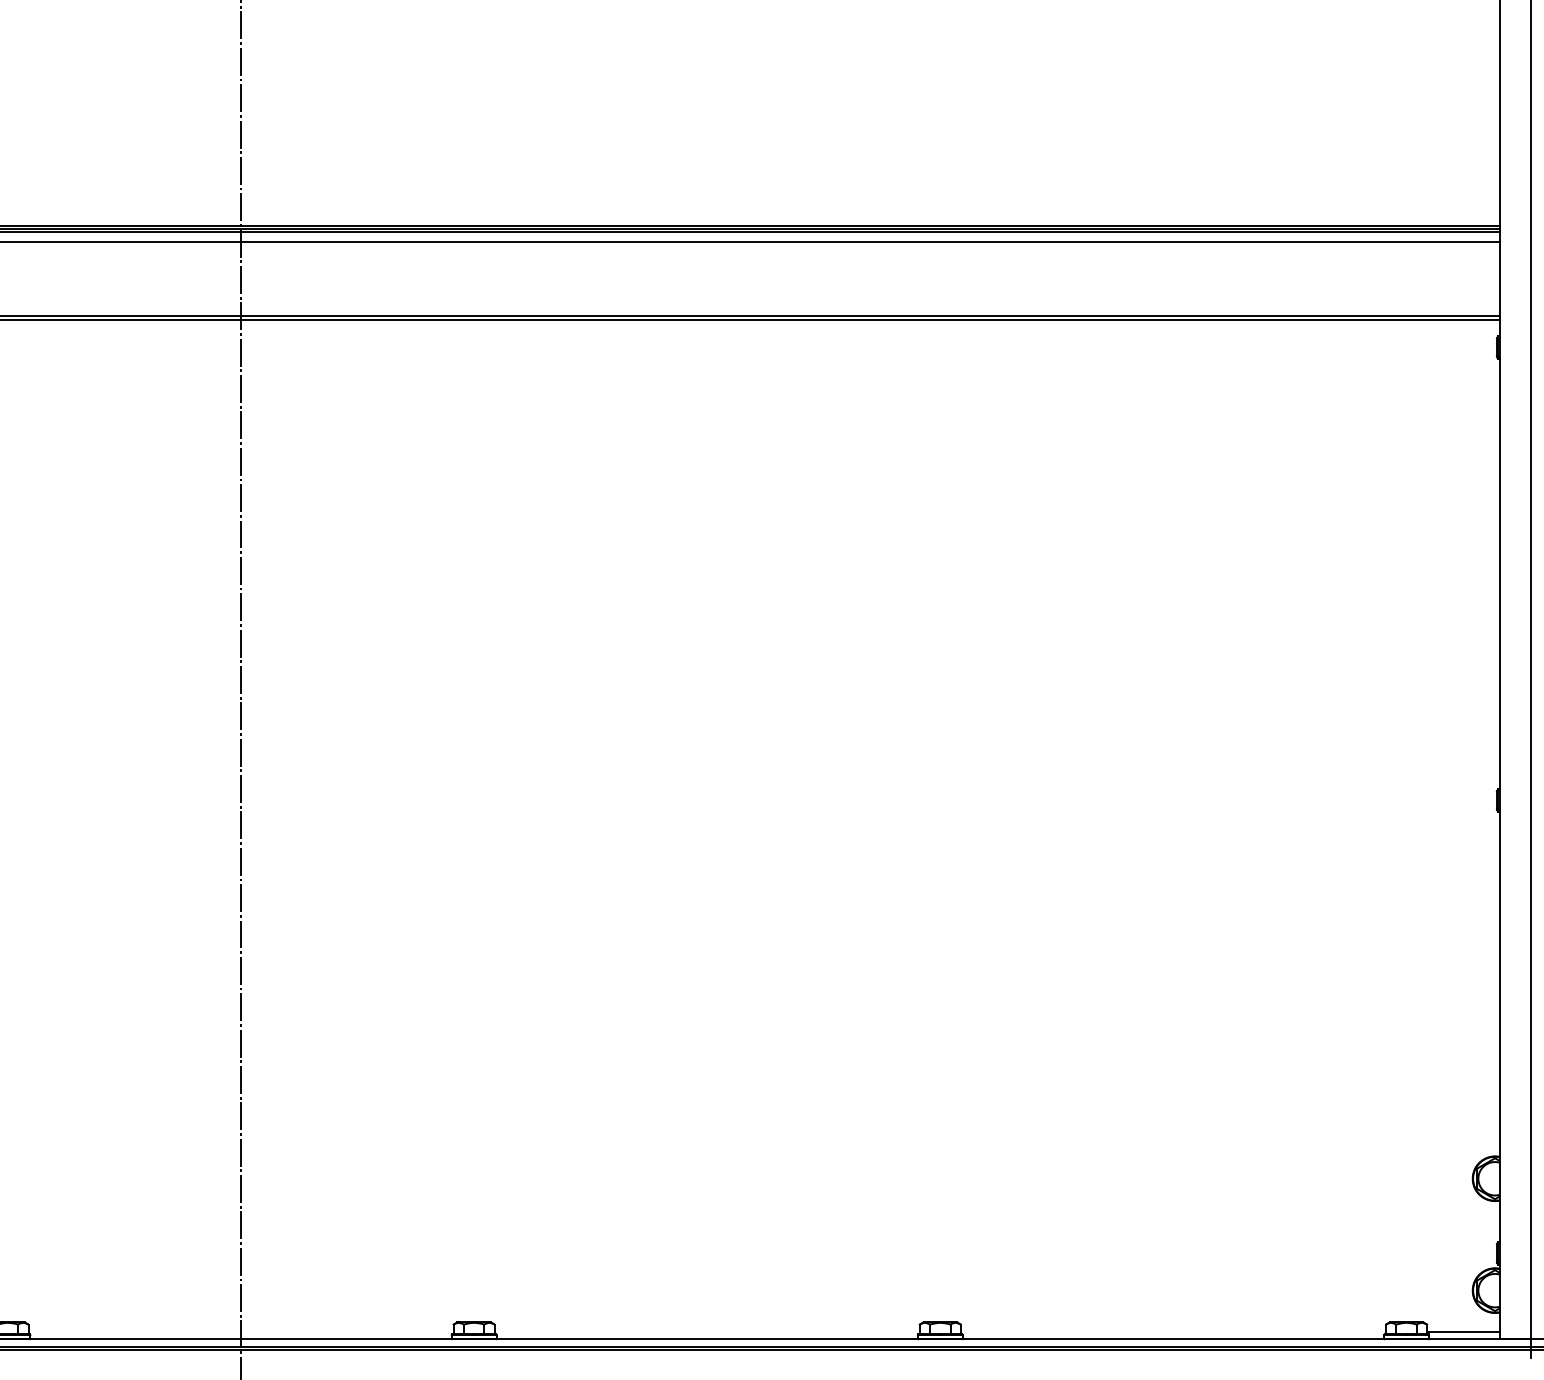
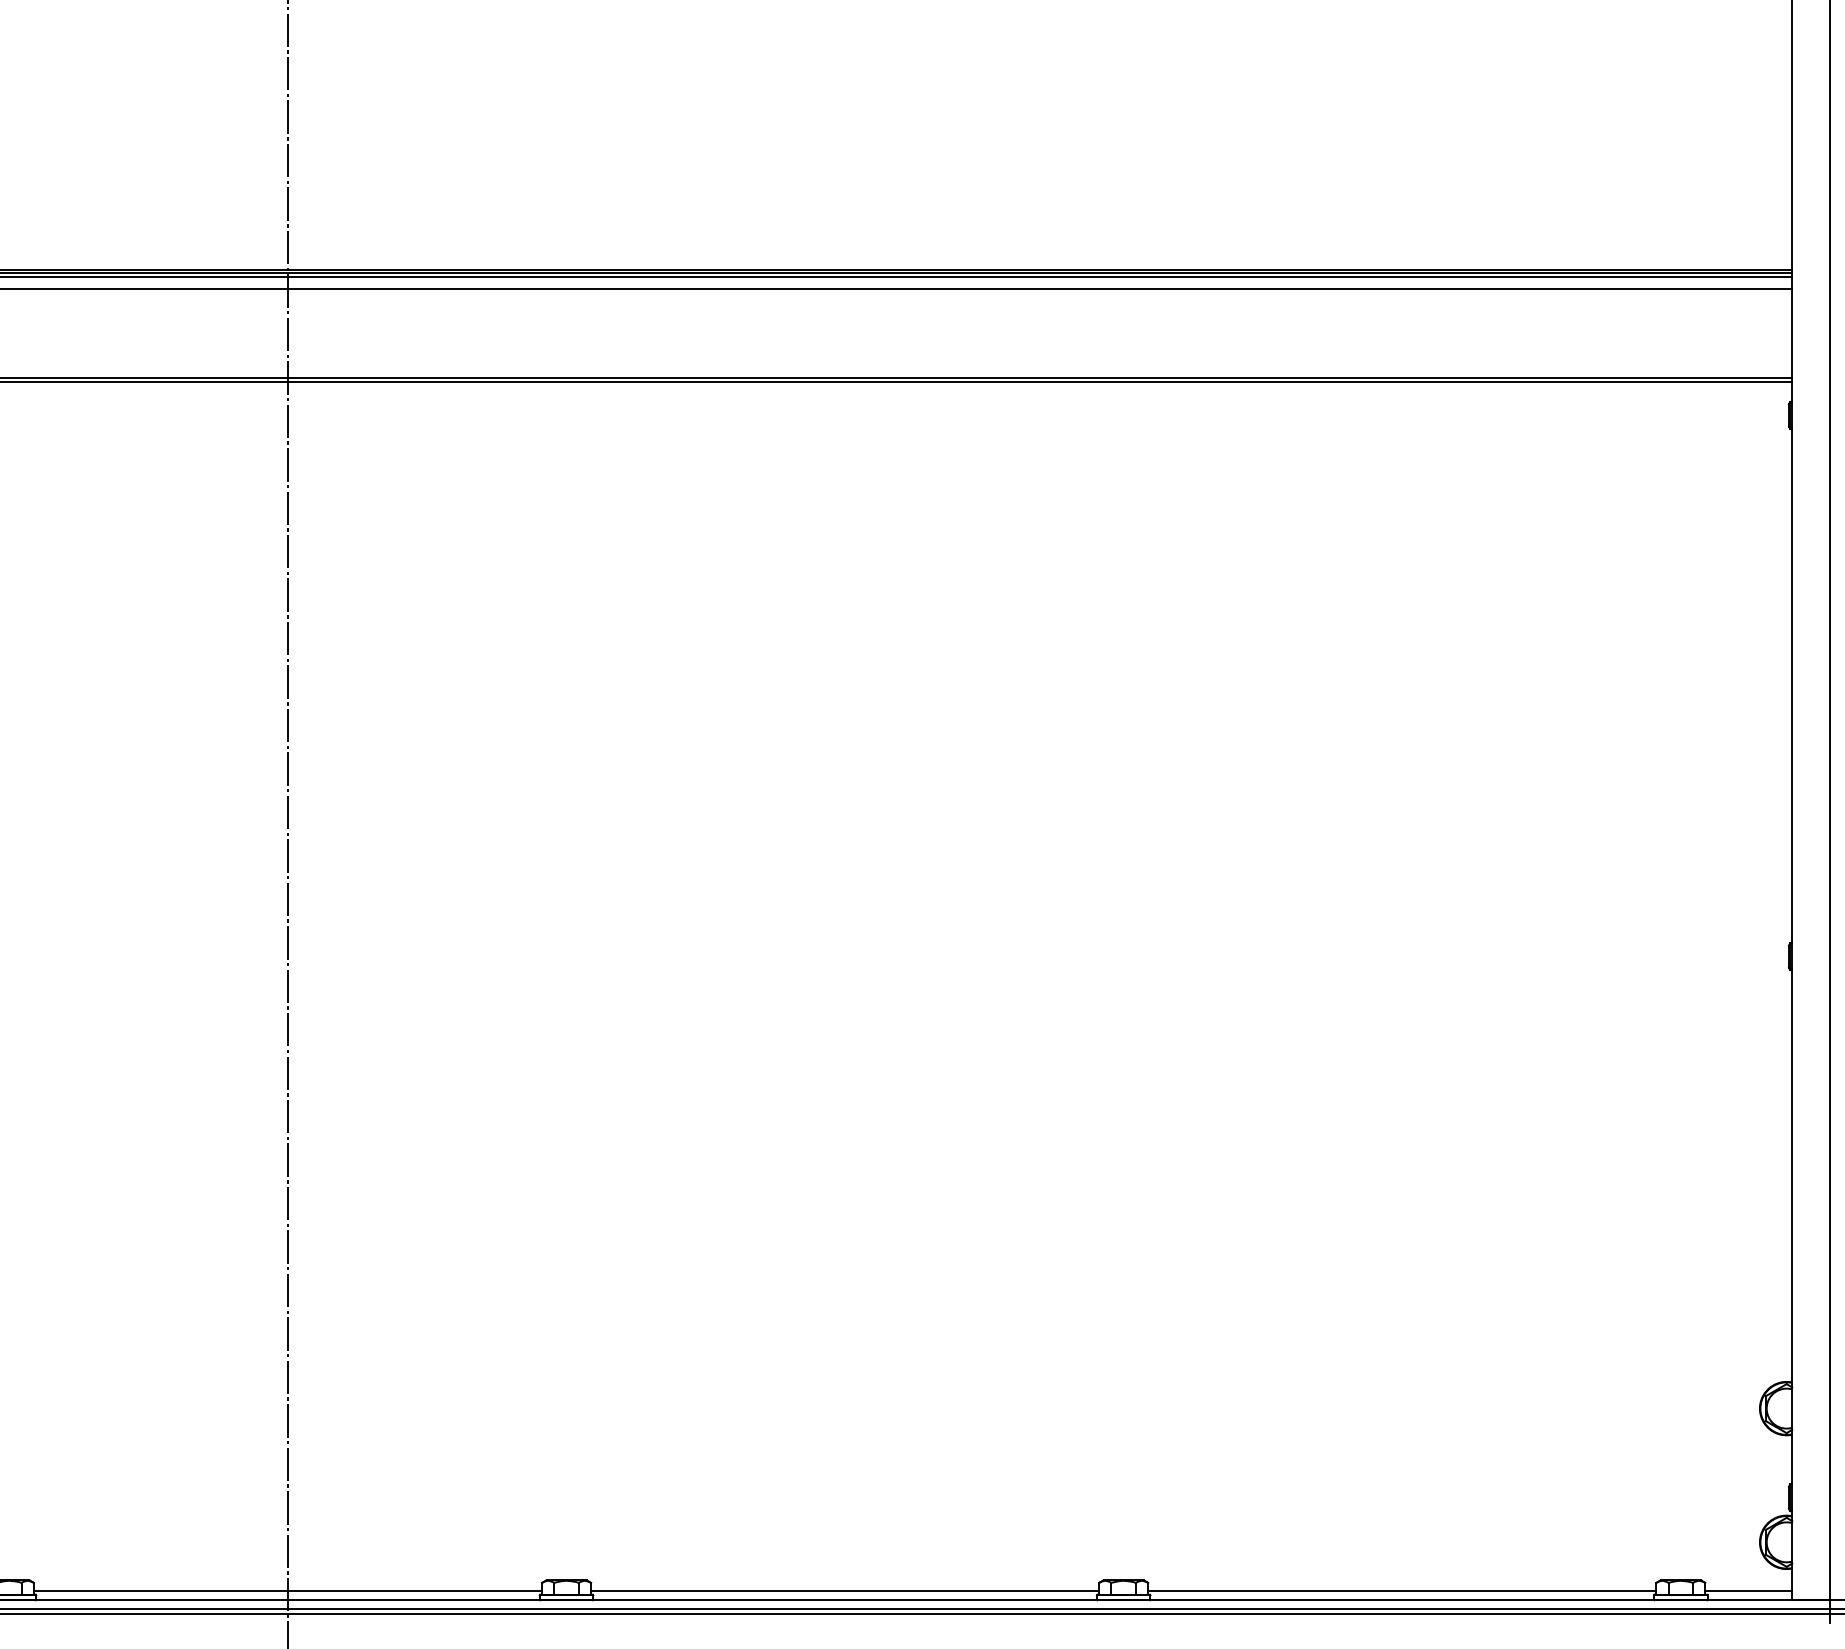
line: (240, 1331) -> (287, 1591), added
line: (706, 1331) -> (844, 1591), added
line: (1173, 1331) -> (1402, 1591), added

